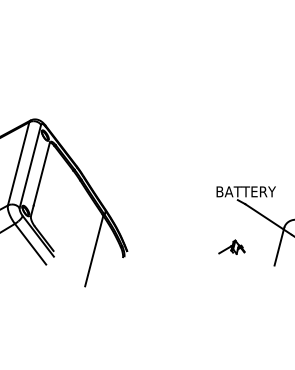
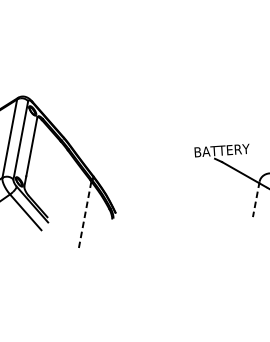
part: (231, 246) -> (211, 202), removed
line: (279, 247) -> (256, 200), solid -> dashed
line: (94, 251) -> (85, 215), solid -> dashed

